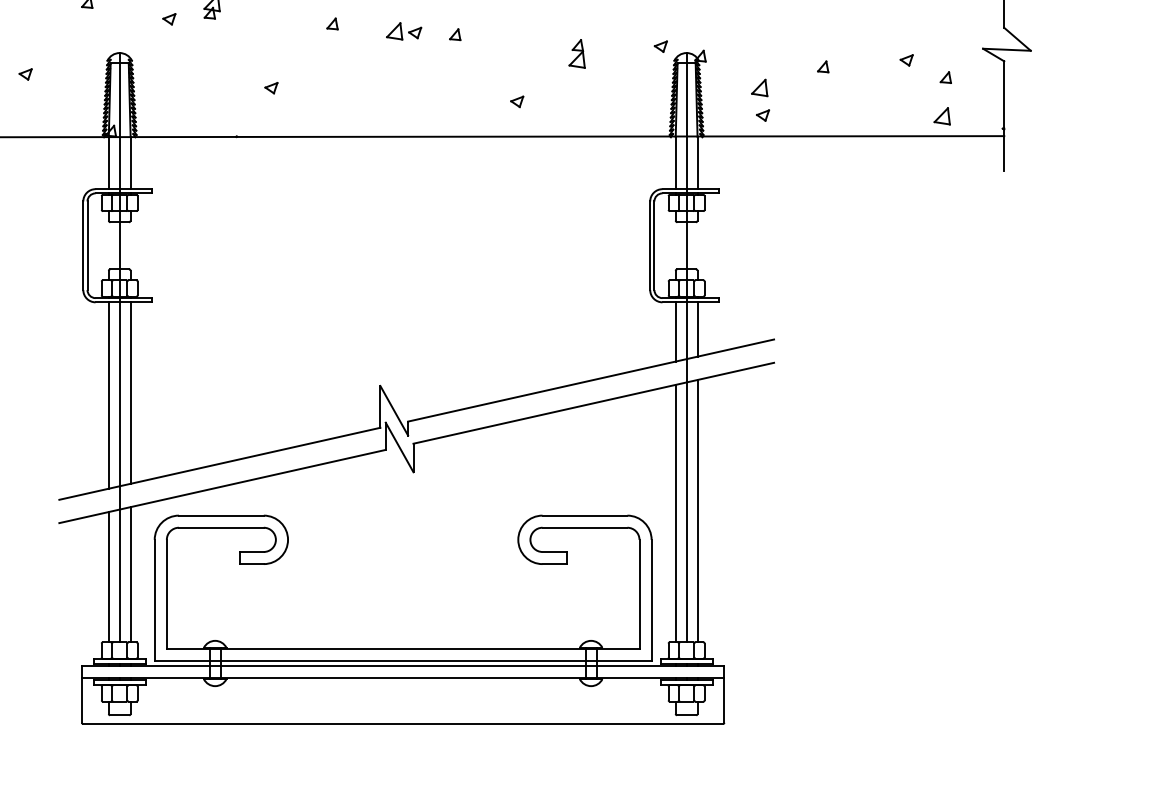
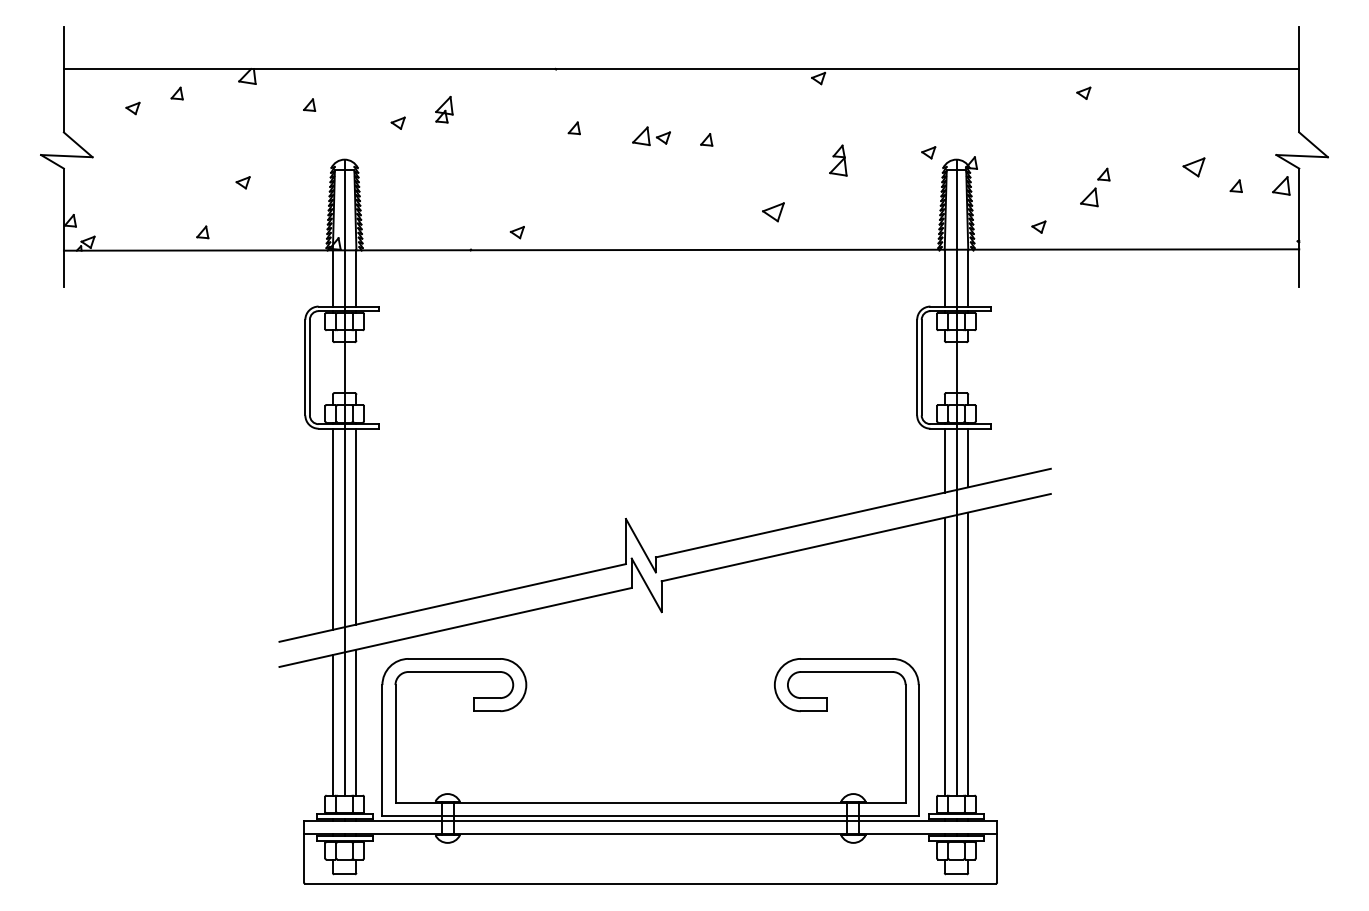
part: (906, 60) -> (1193, 167), size x1.6
part: (270, 88) -> (516, 232), moved
part: (759, 88) -> (1089, 197), moved
part: (517, 102) -> (773, 212), size x1.6
part: (942, 115) -> (1281, 185), moved

